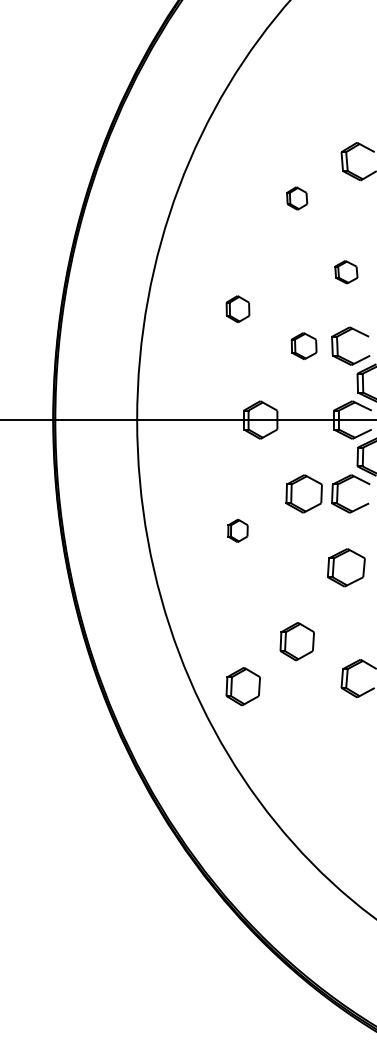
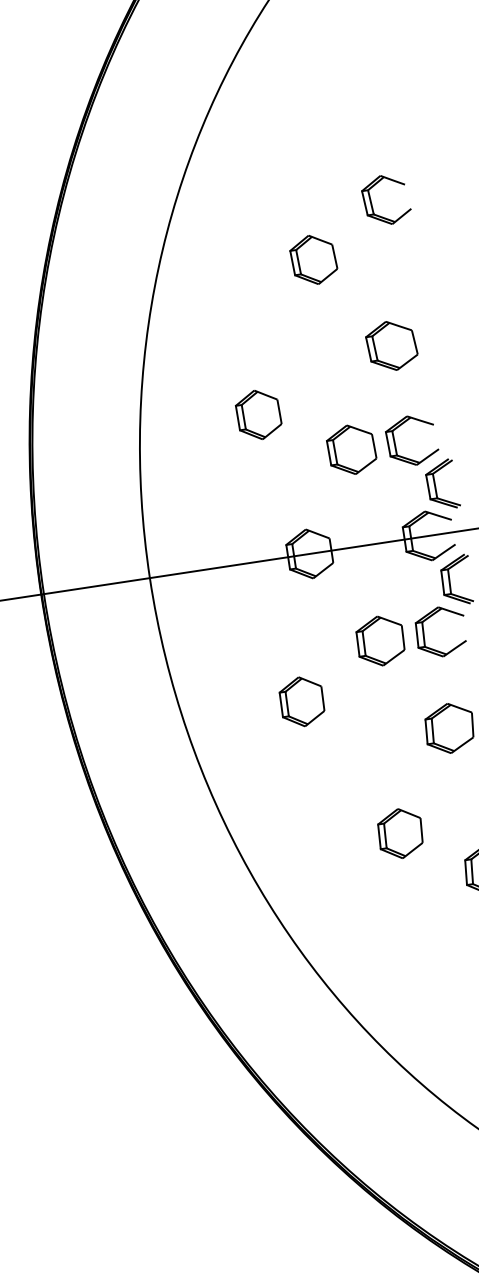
part: (296, 198) -> (312, 259), size x1.67
part: (346, 271) -> (391, 344), size x1.67
part: (237, 308) -> (257, 413), size x1.43
part: (303, 345) -> (350, 448), size x1.43
part: (237, 530) -> (301, 701), size x1.67
part: (242, 686) -> (338, 902), removed

